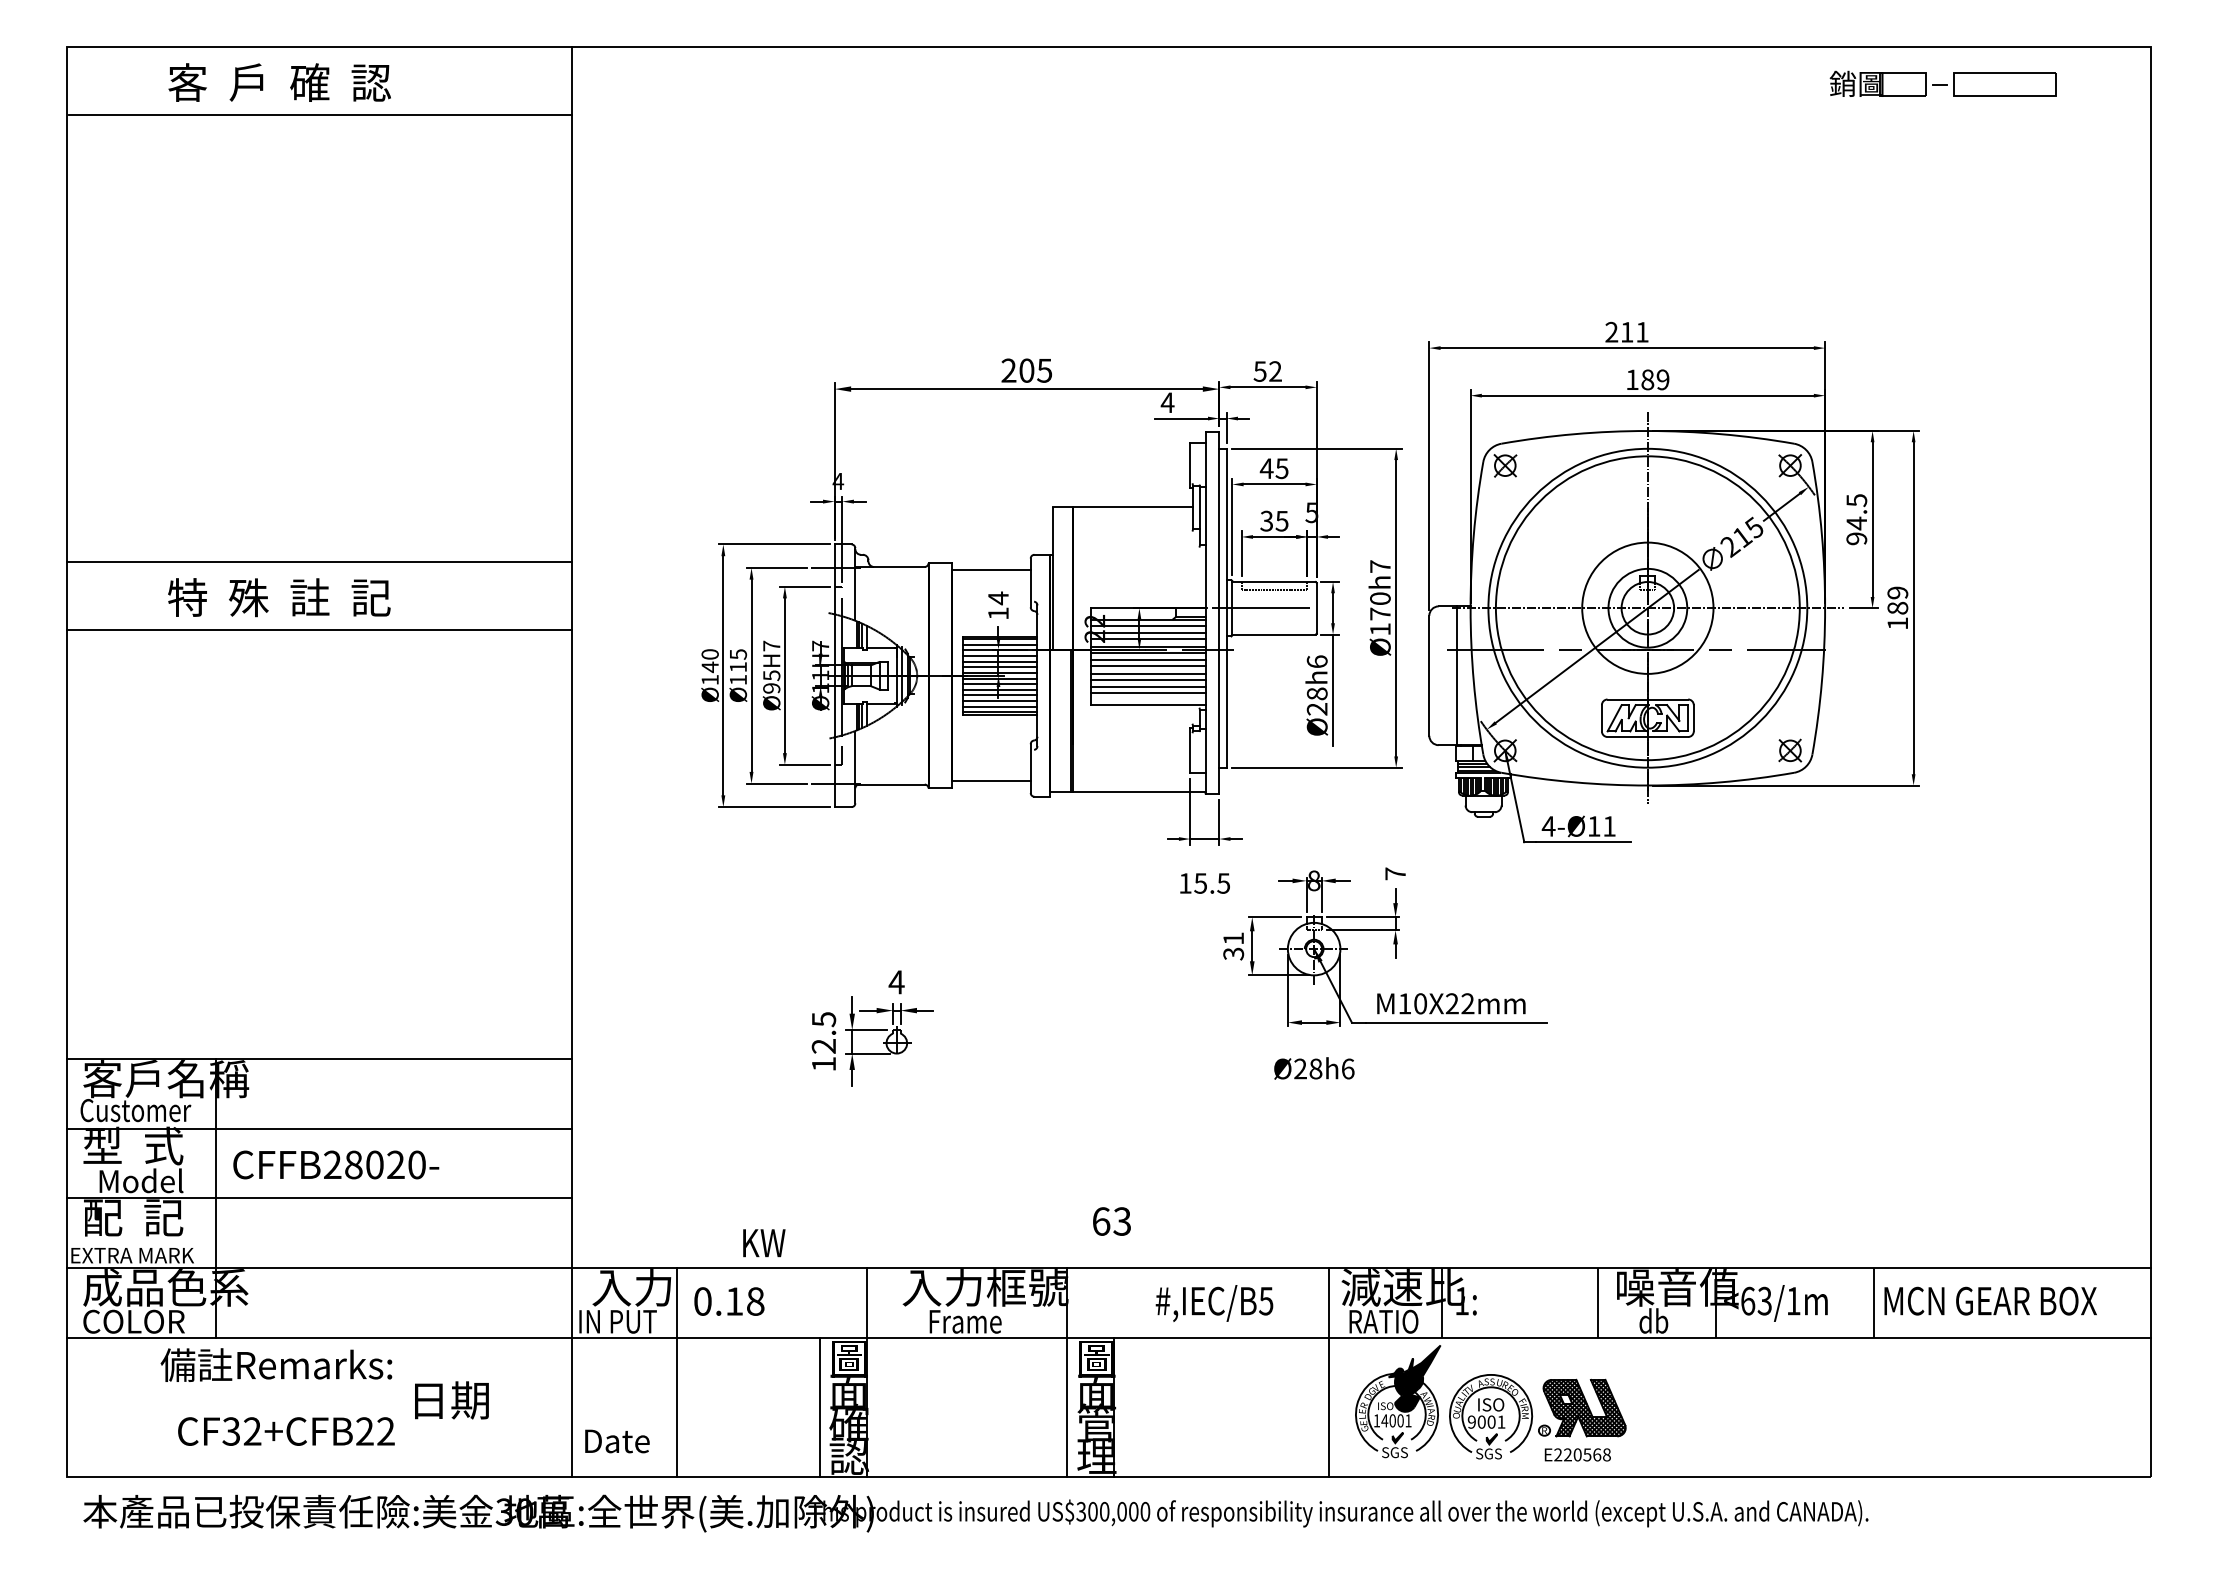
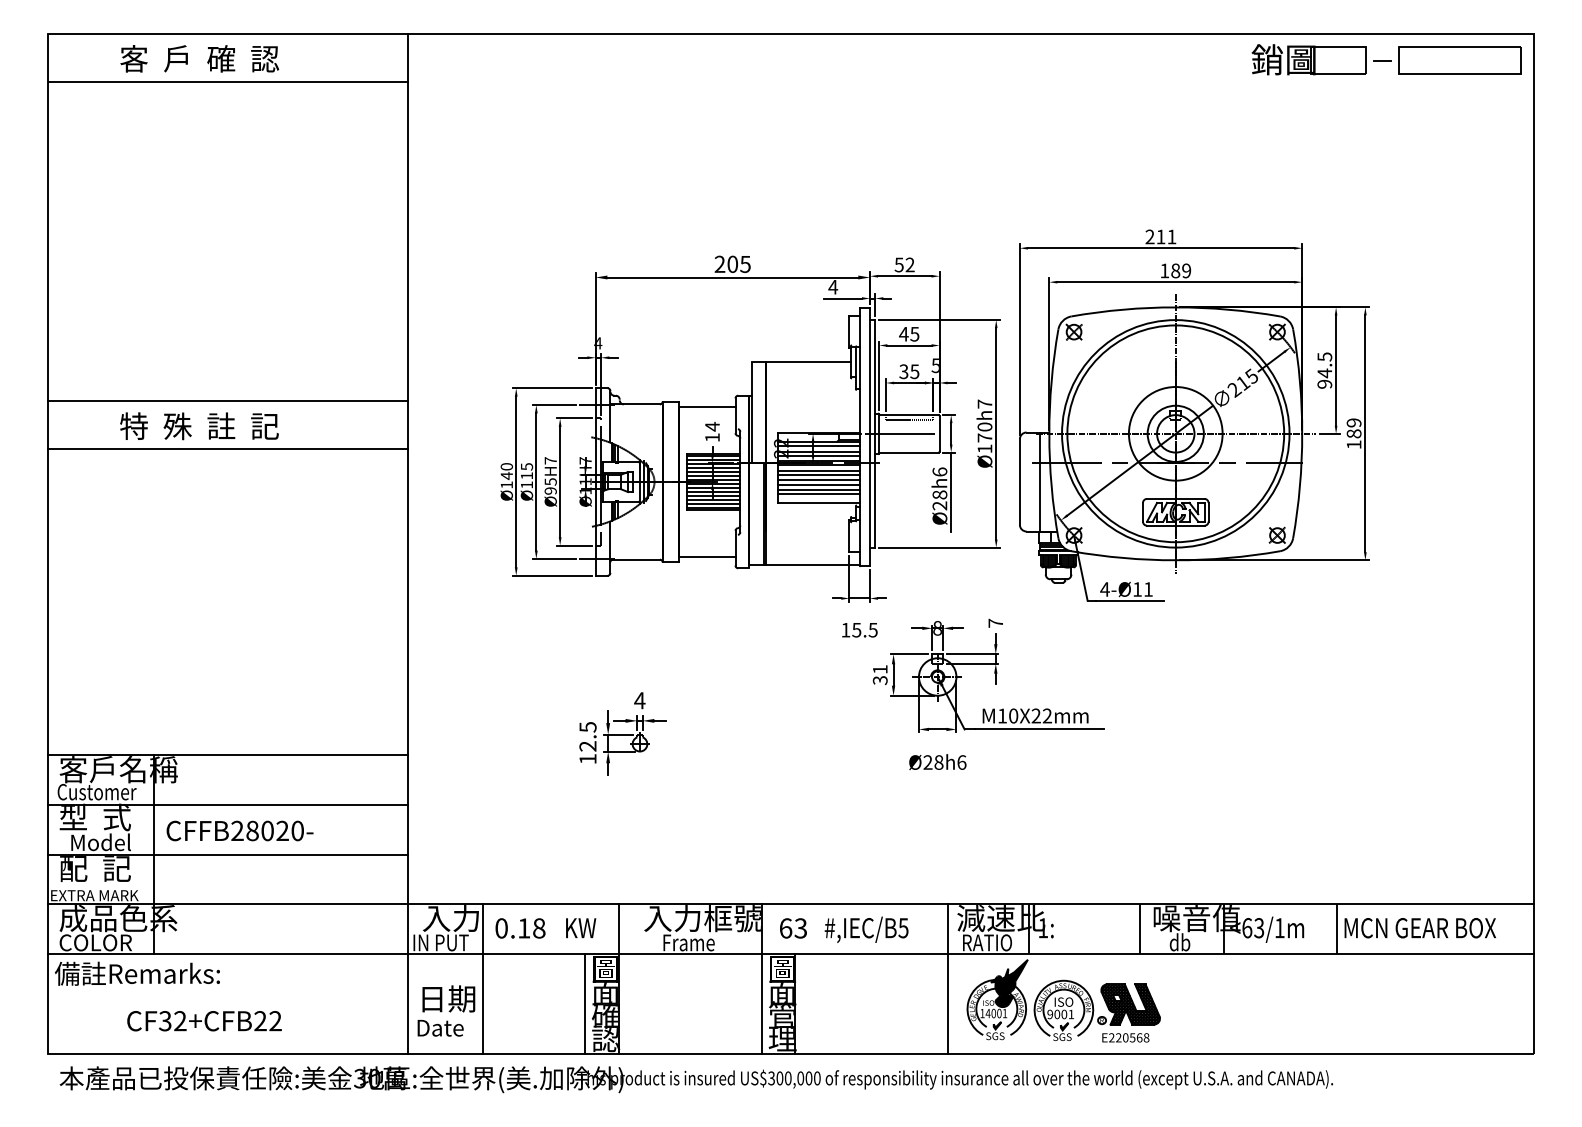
part: (1942, 83) -> (1385, 59), size x1.67
text: (1111, 1221) -> (793, 928), moved
text: (764, 1243) -> (581, 928), moved
text: (276, 1364) -> (137, 973), moved
text: (451, 1400) -> (448, 999), moved

